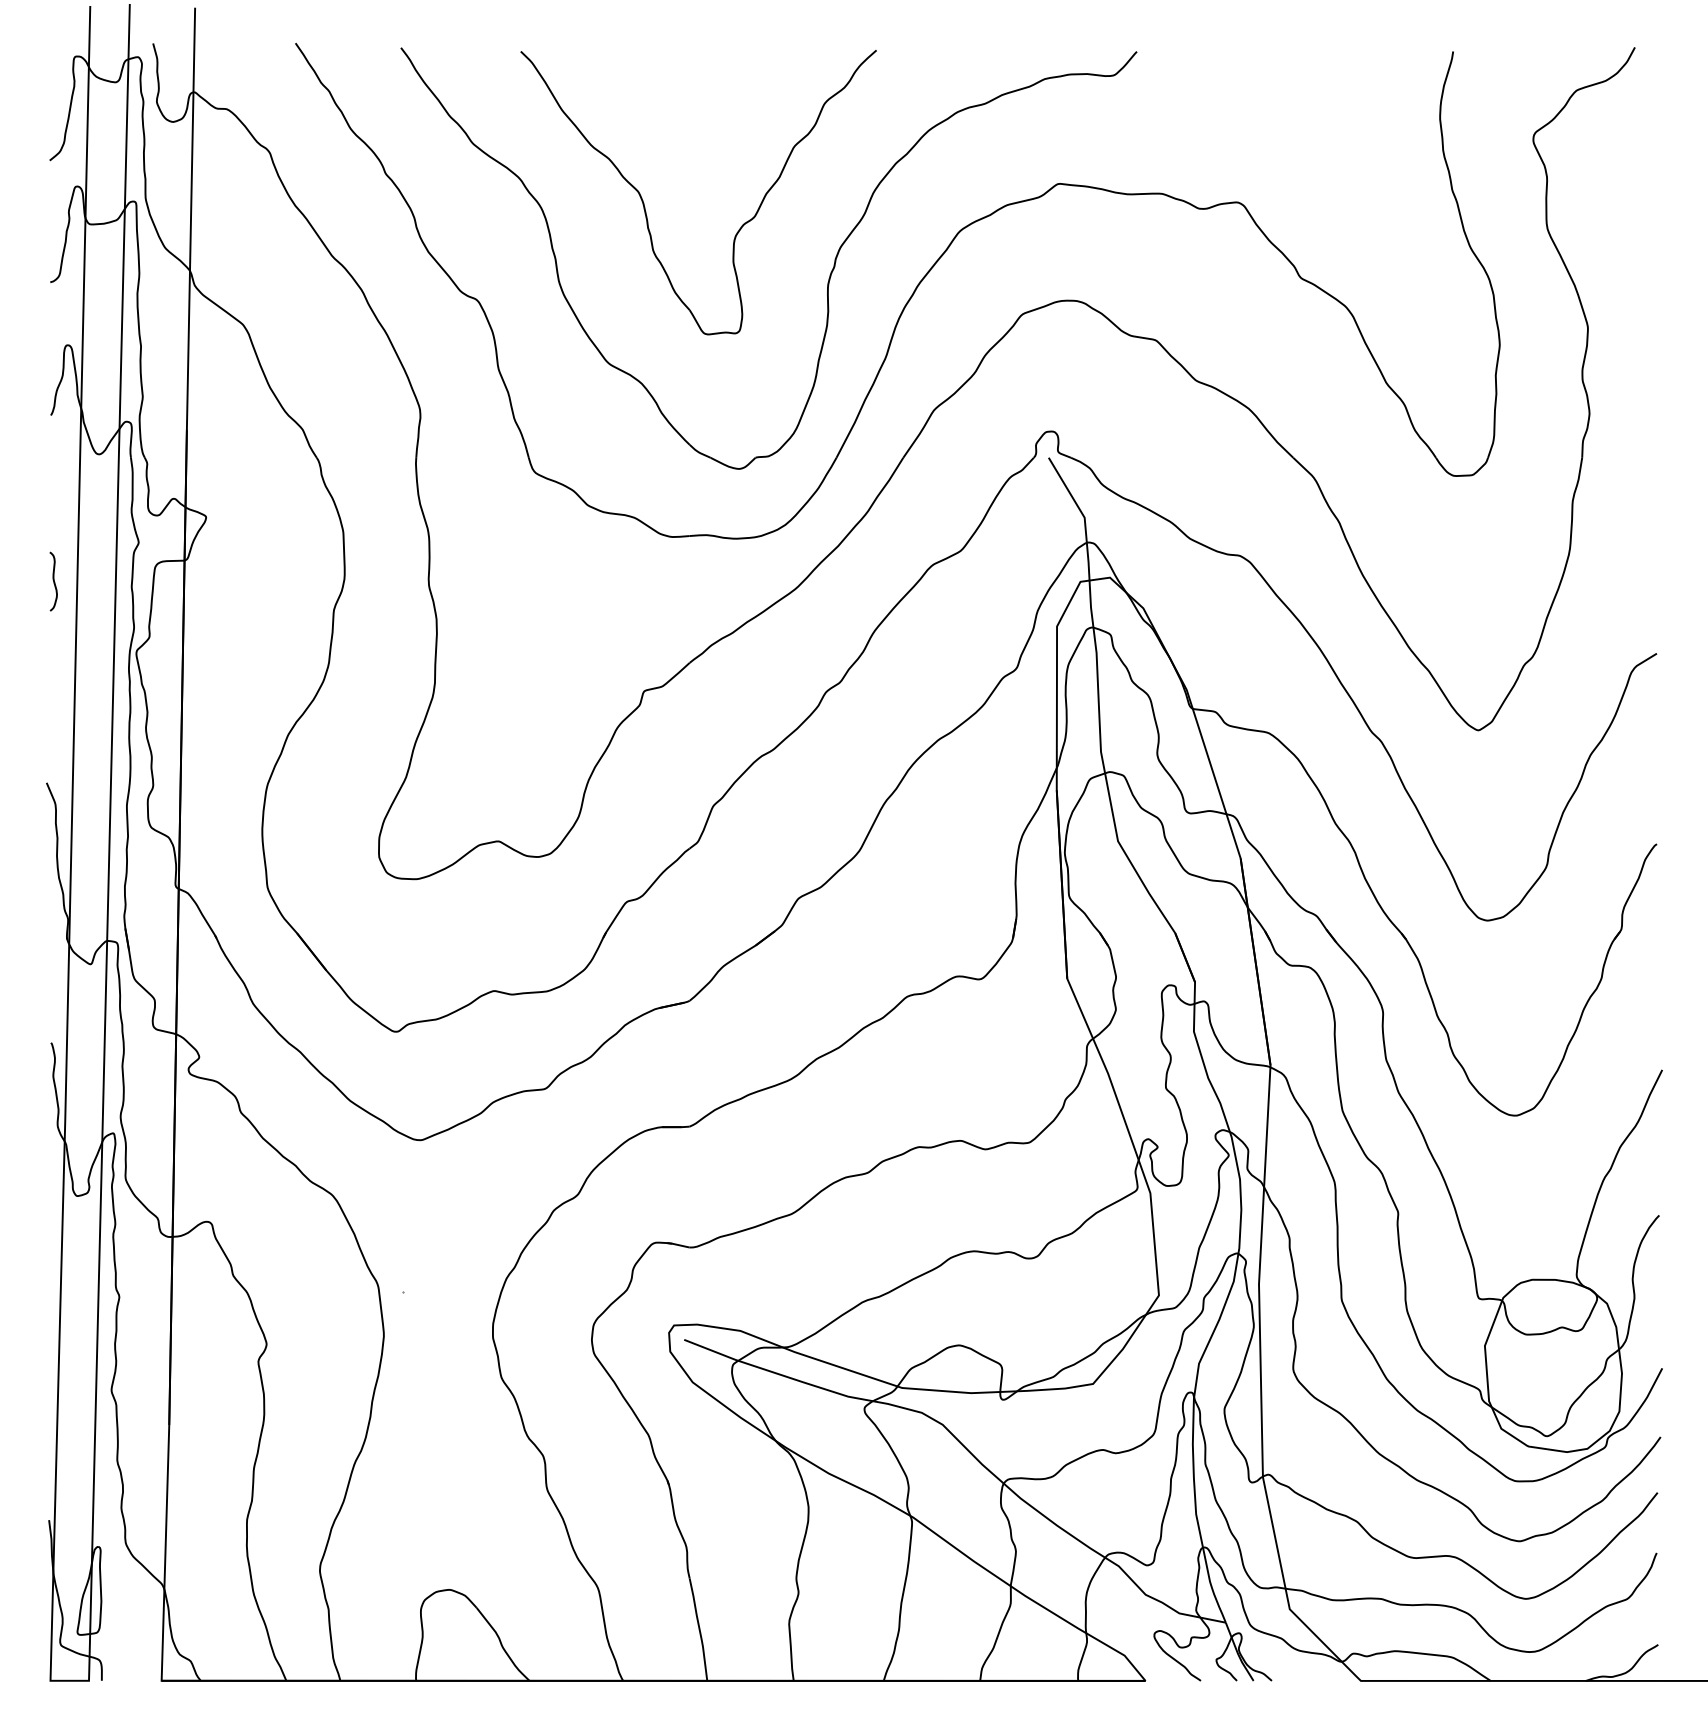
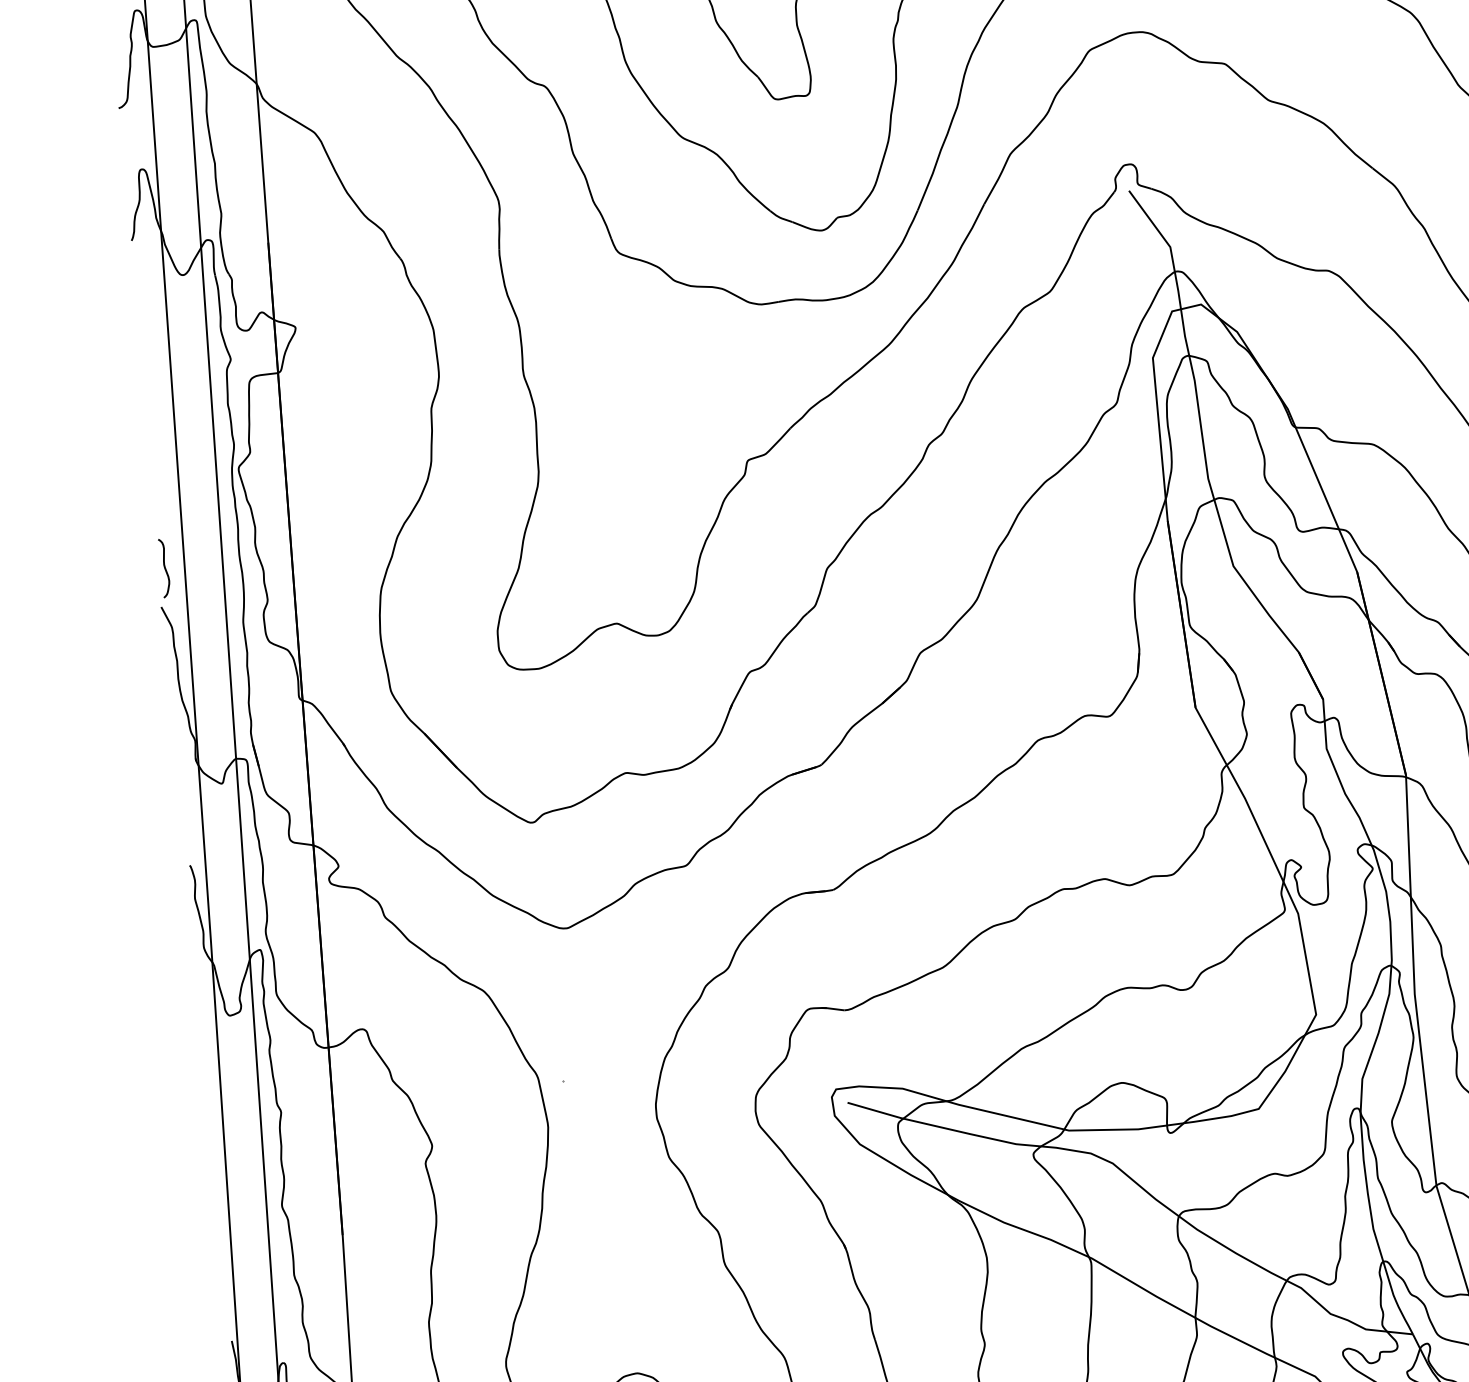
curve: (53, 581) -> (164, 568), moved

